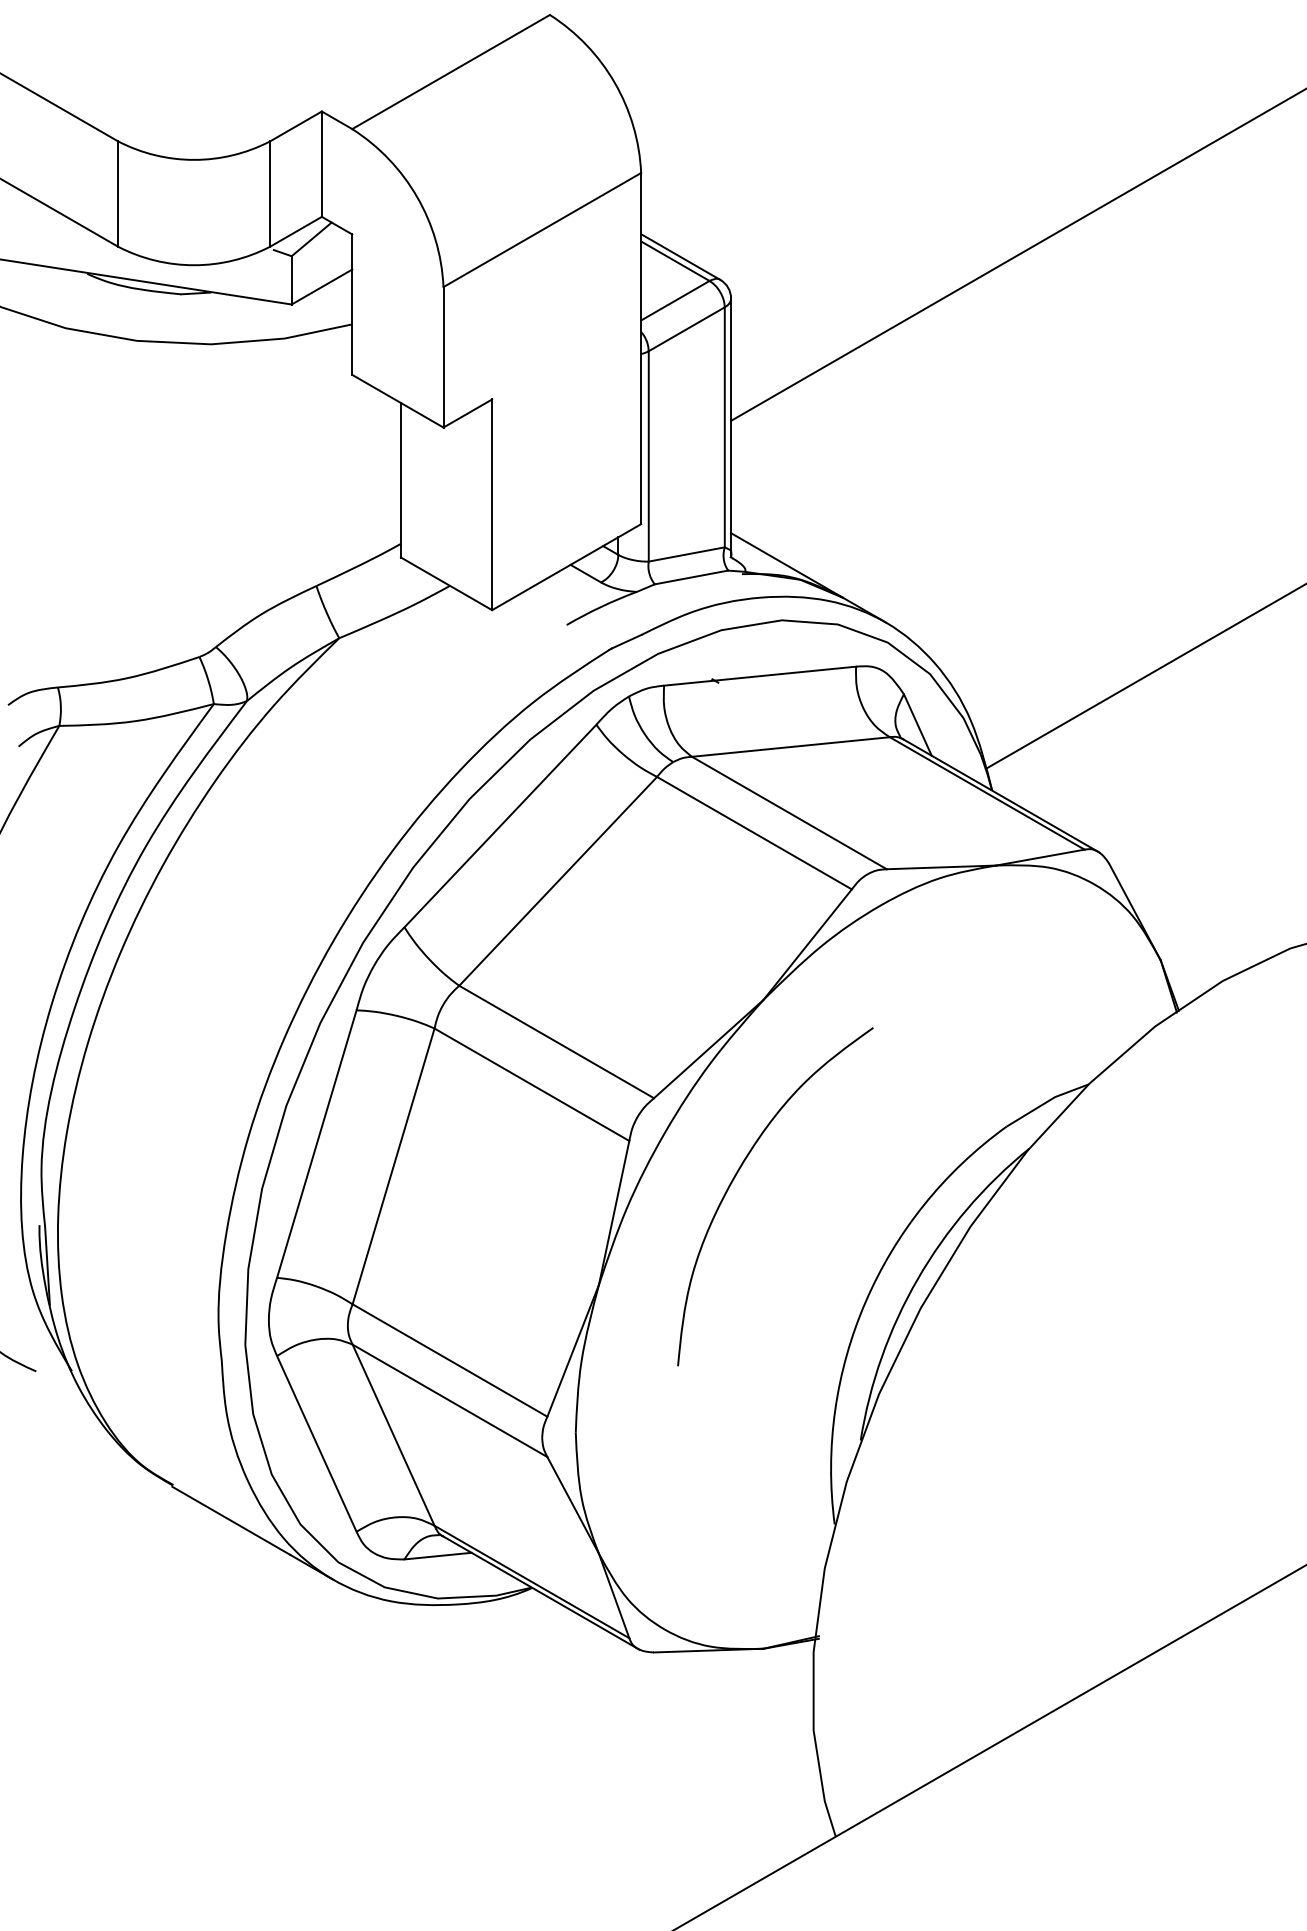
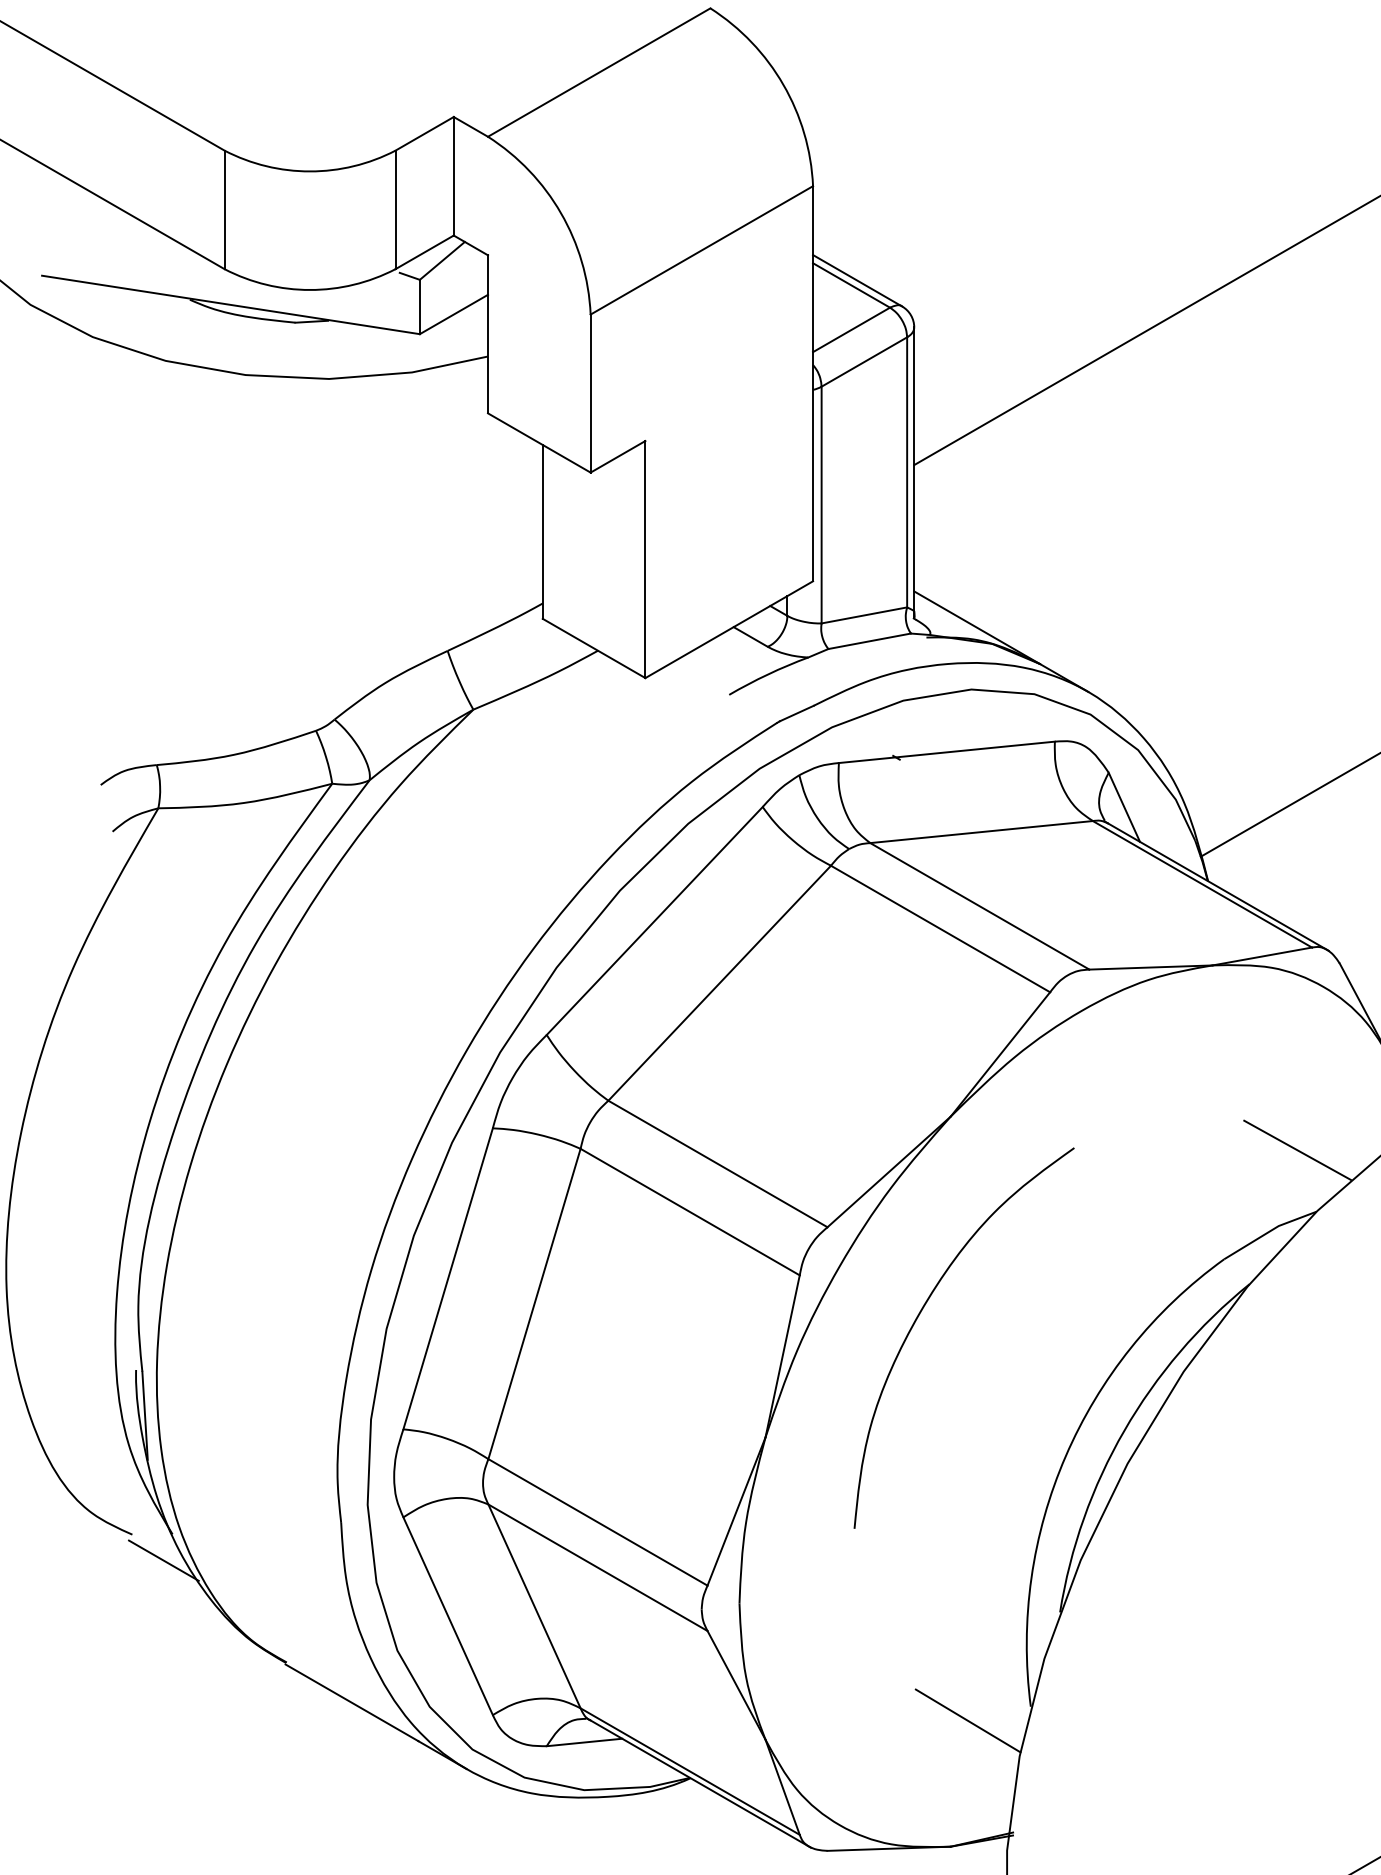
line: (1071, 1029) -> (1297, 1149), added
line: (64, 1394) -> (164, 1560), added
line: (778, 1536) -> (967, 1720), added

